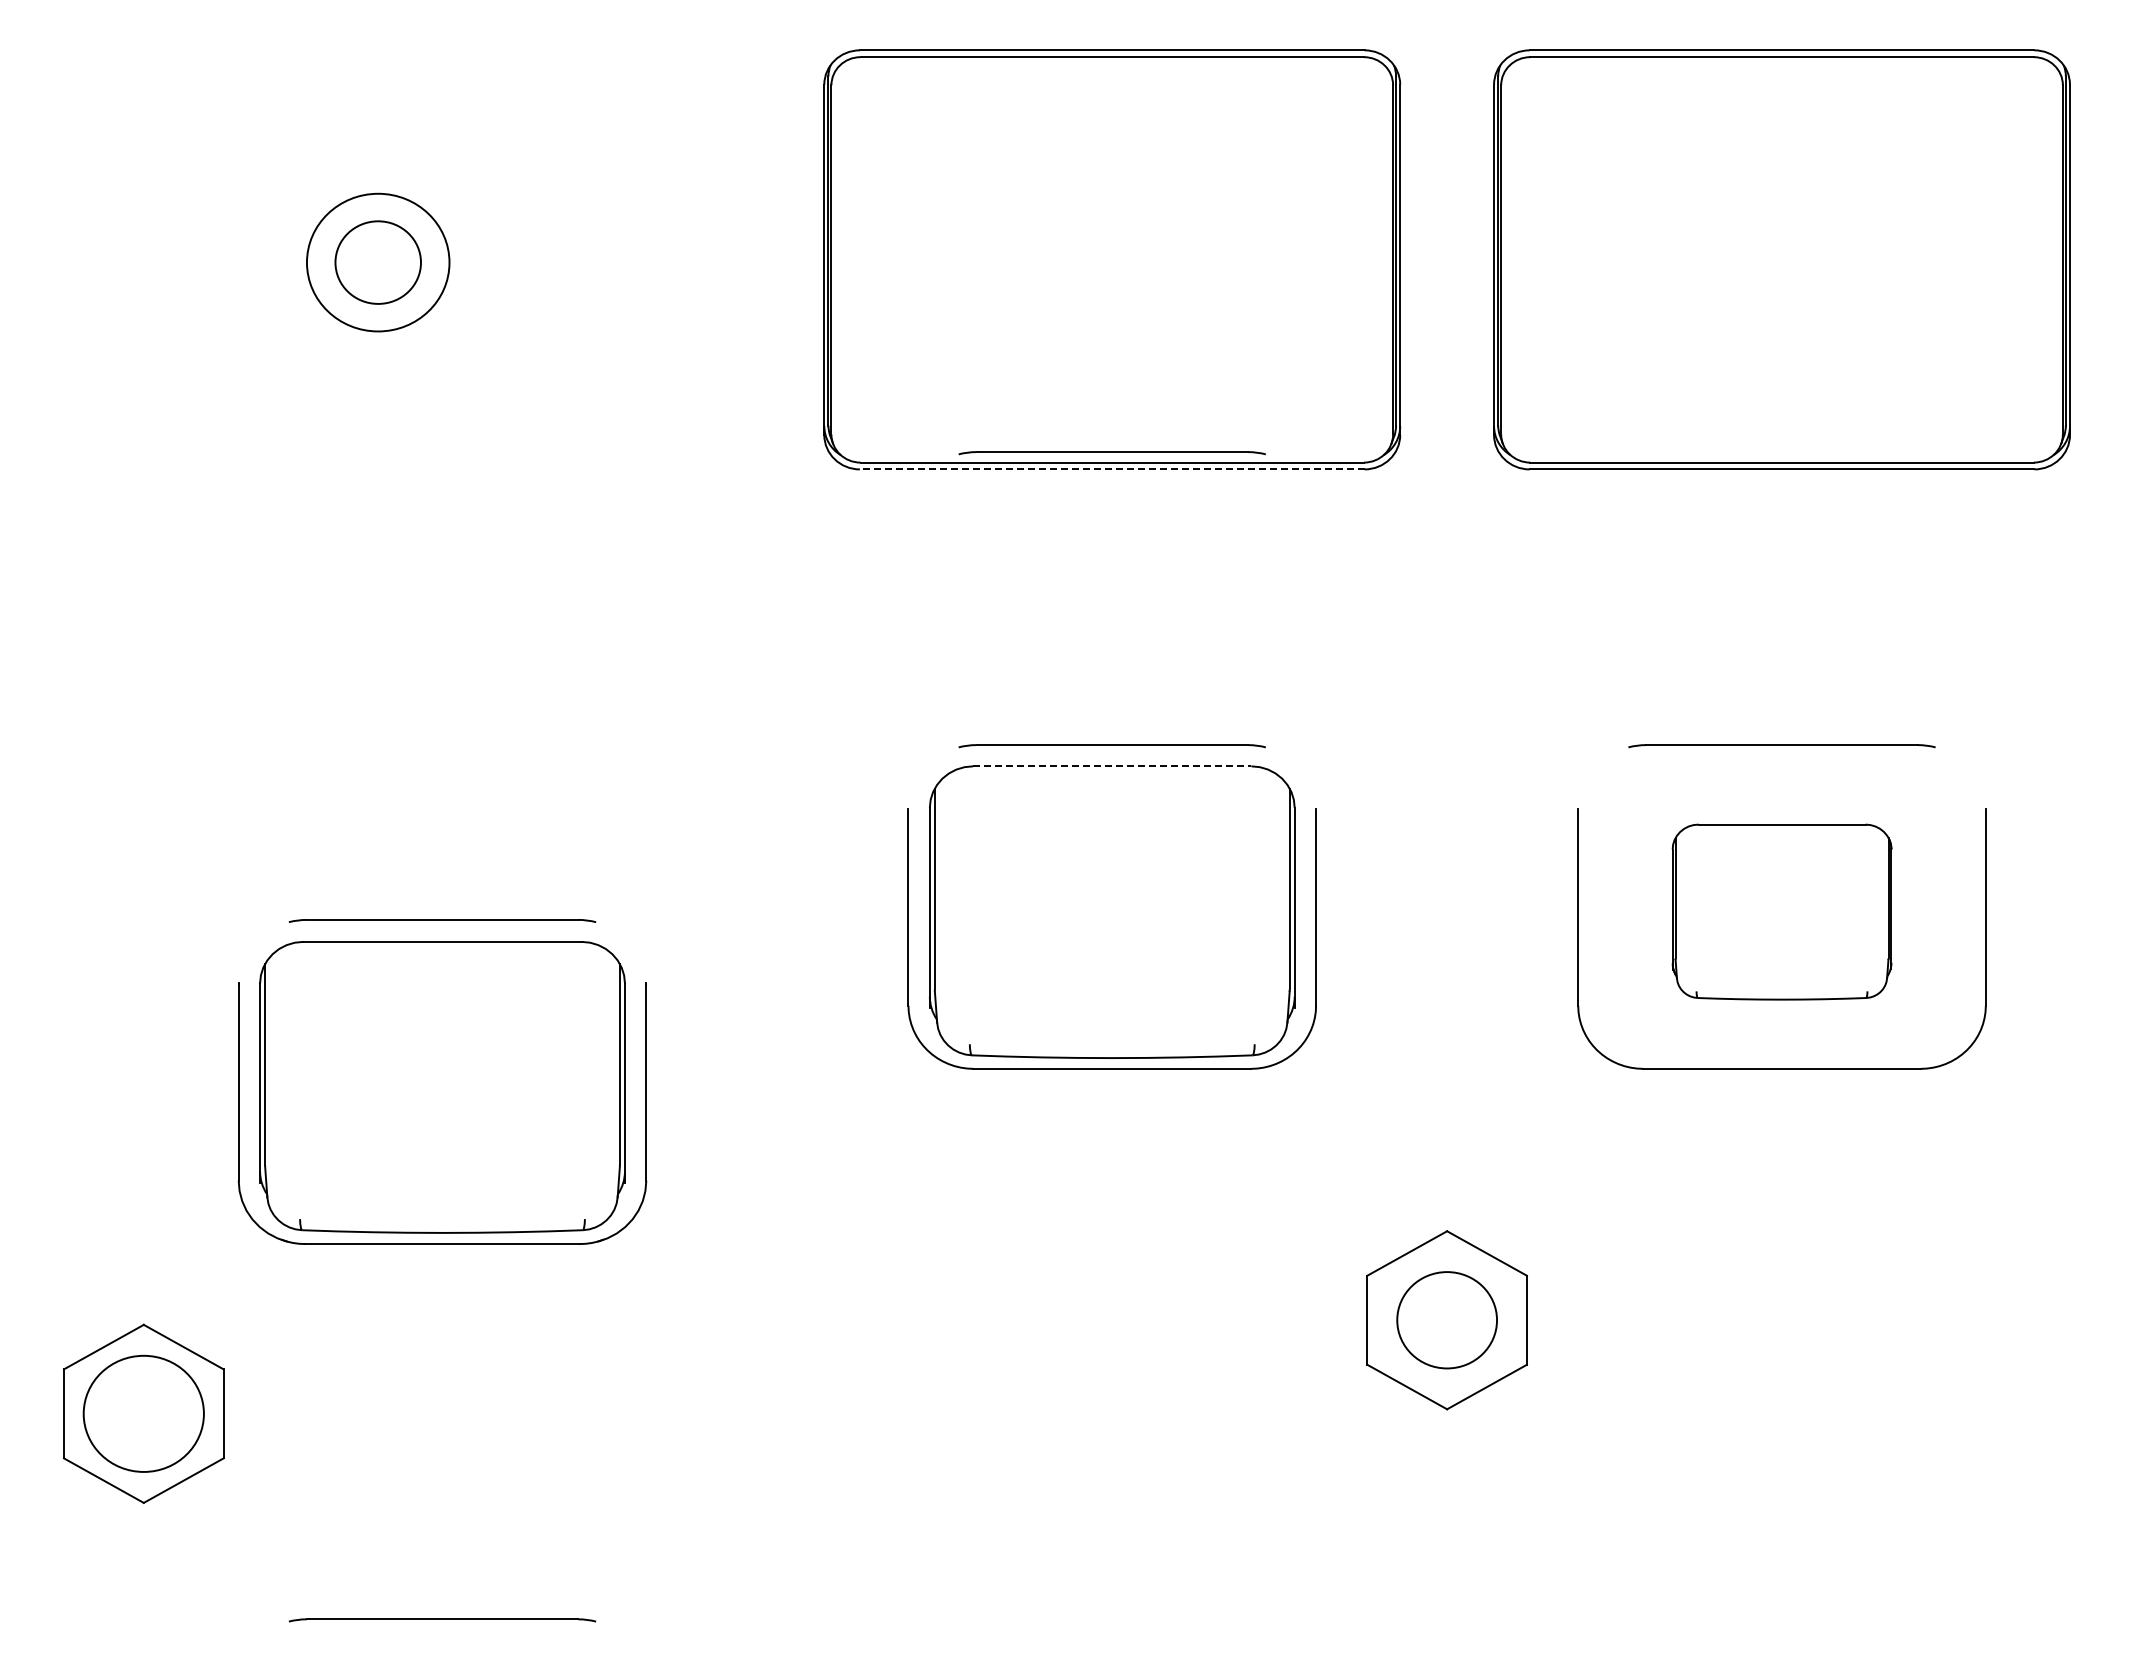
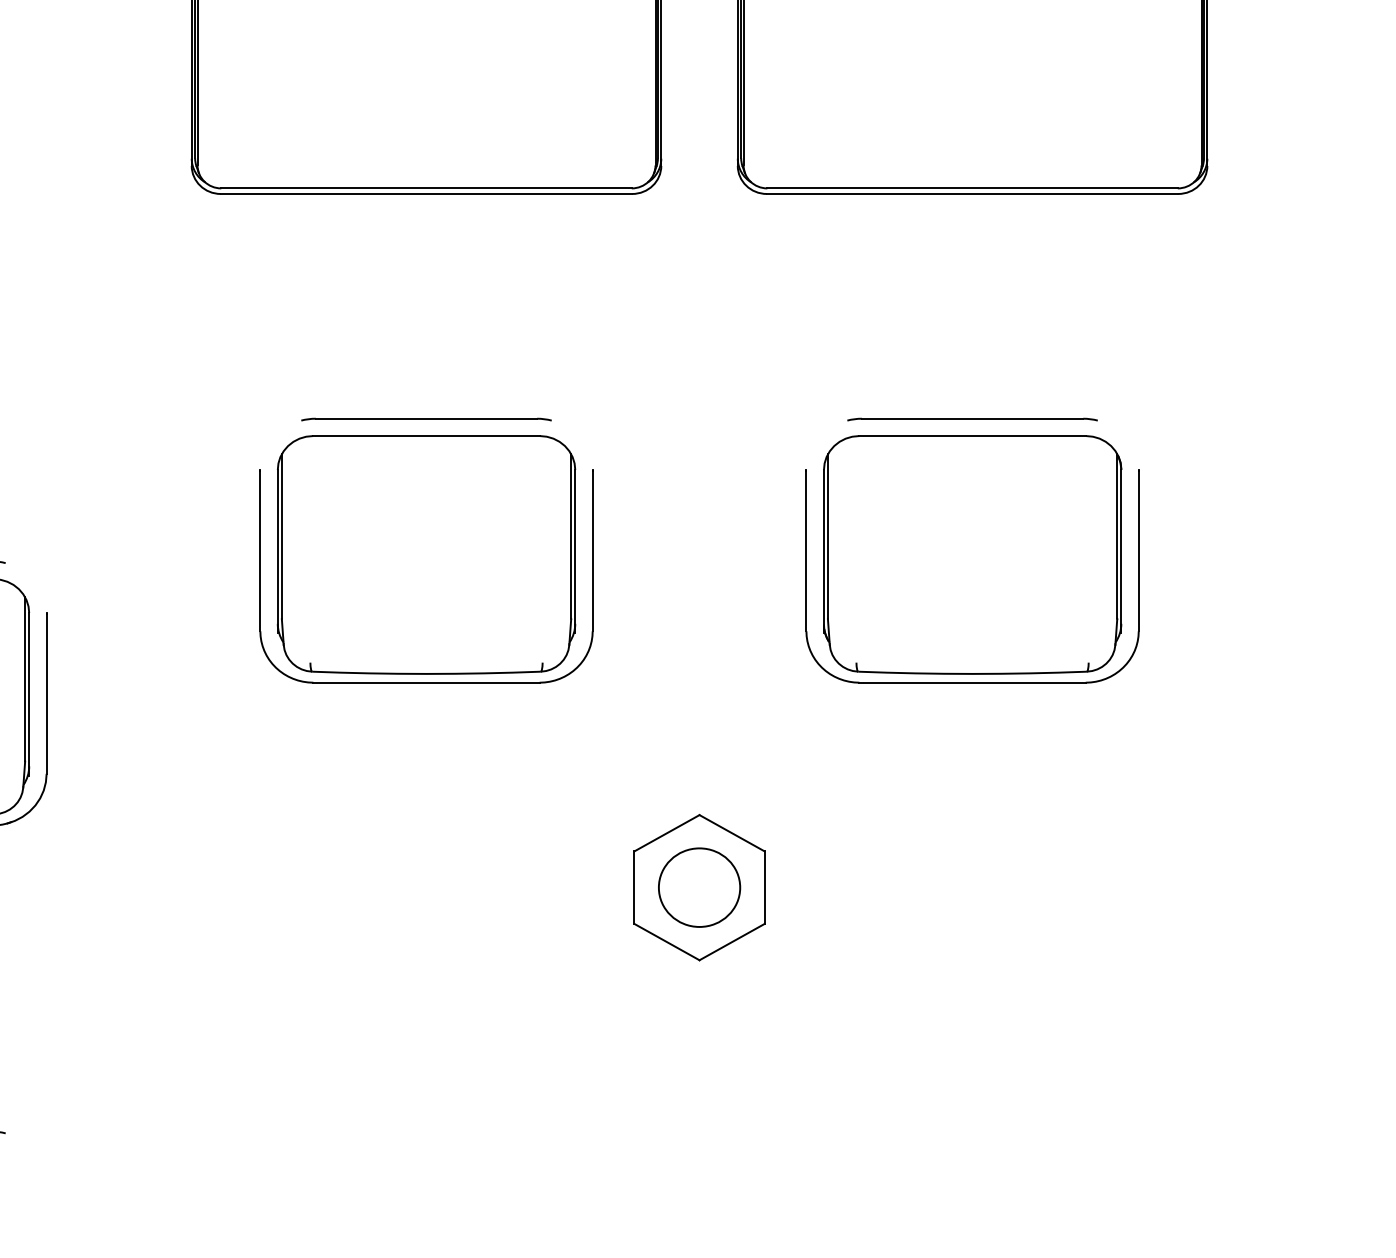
part: (1111, 453) -> (425, 181), removed
line: (1111, 469) -> (425, 194), dashed -> solid
line: (1112, 766) -> (426, 436), dashed -> solid
part: (1781, 911) -> (972, 554), size x1.67

